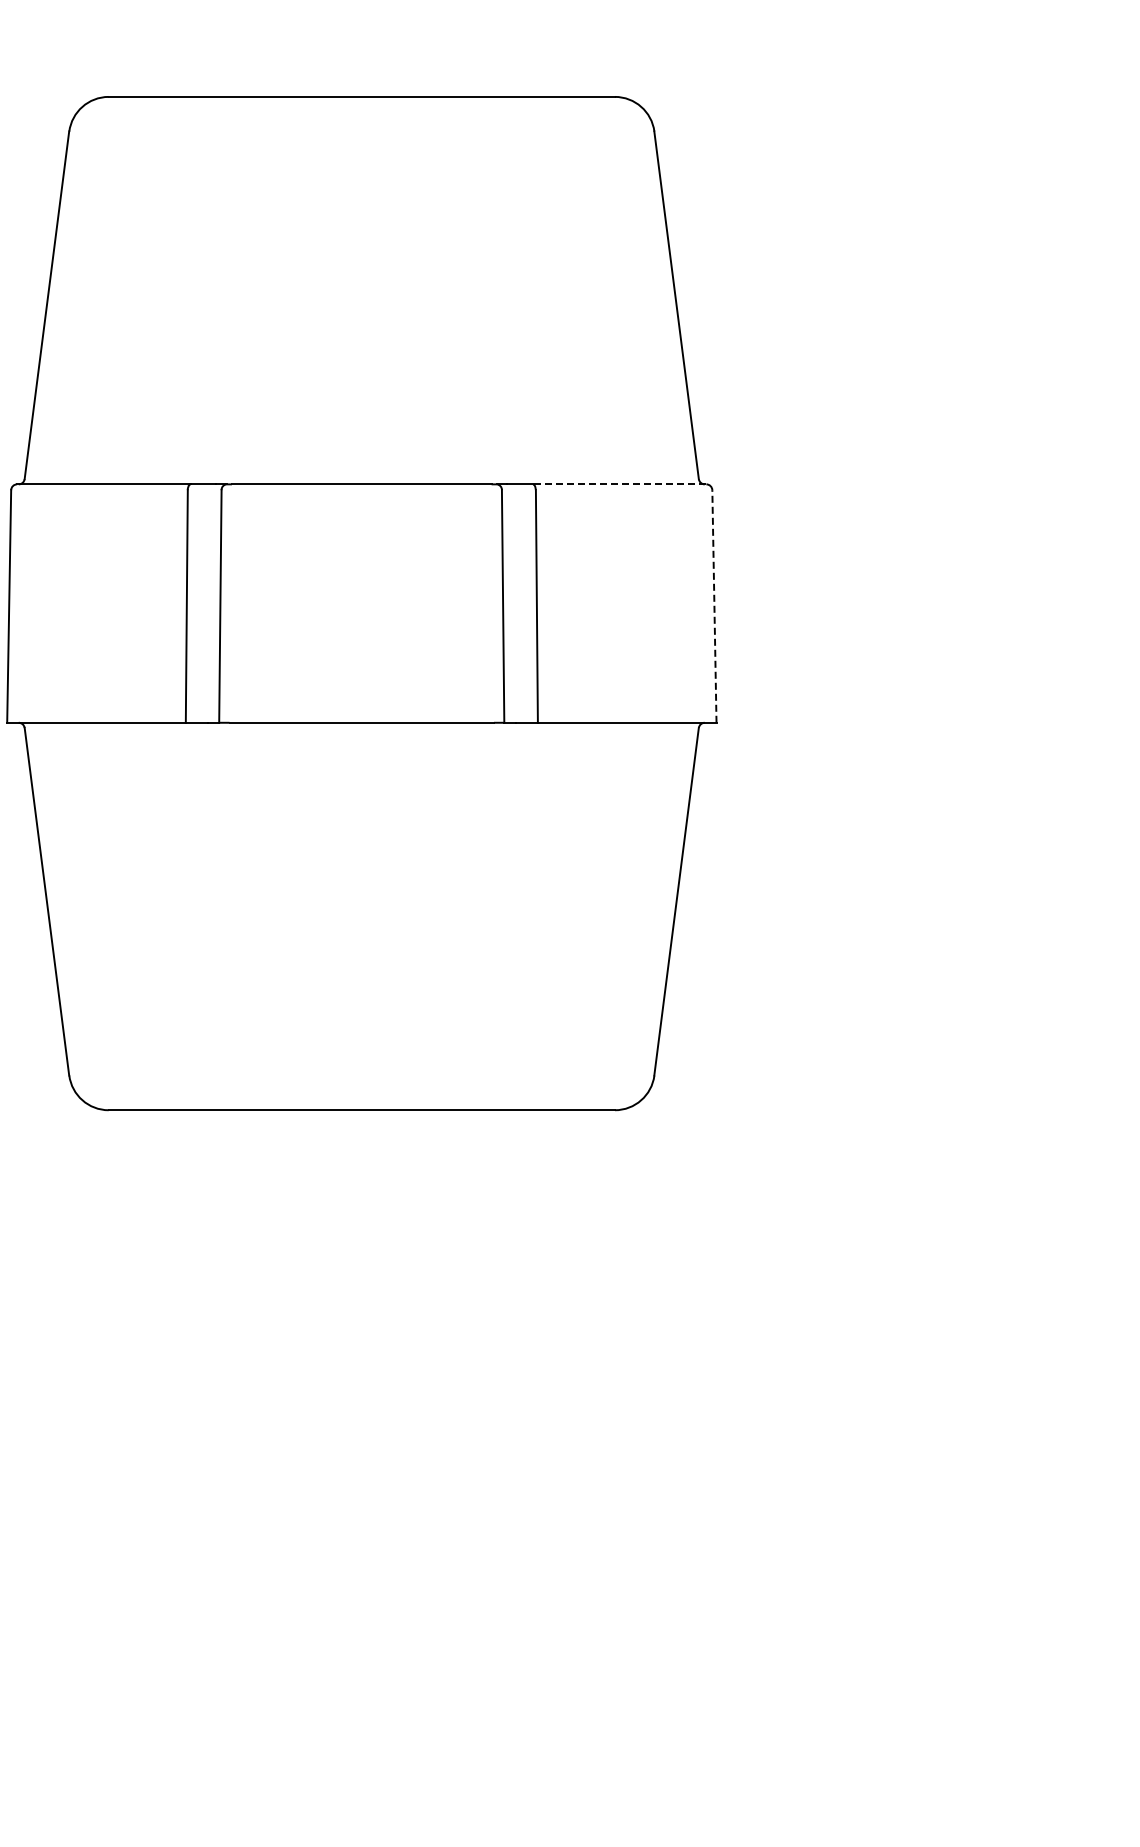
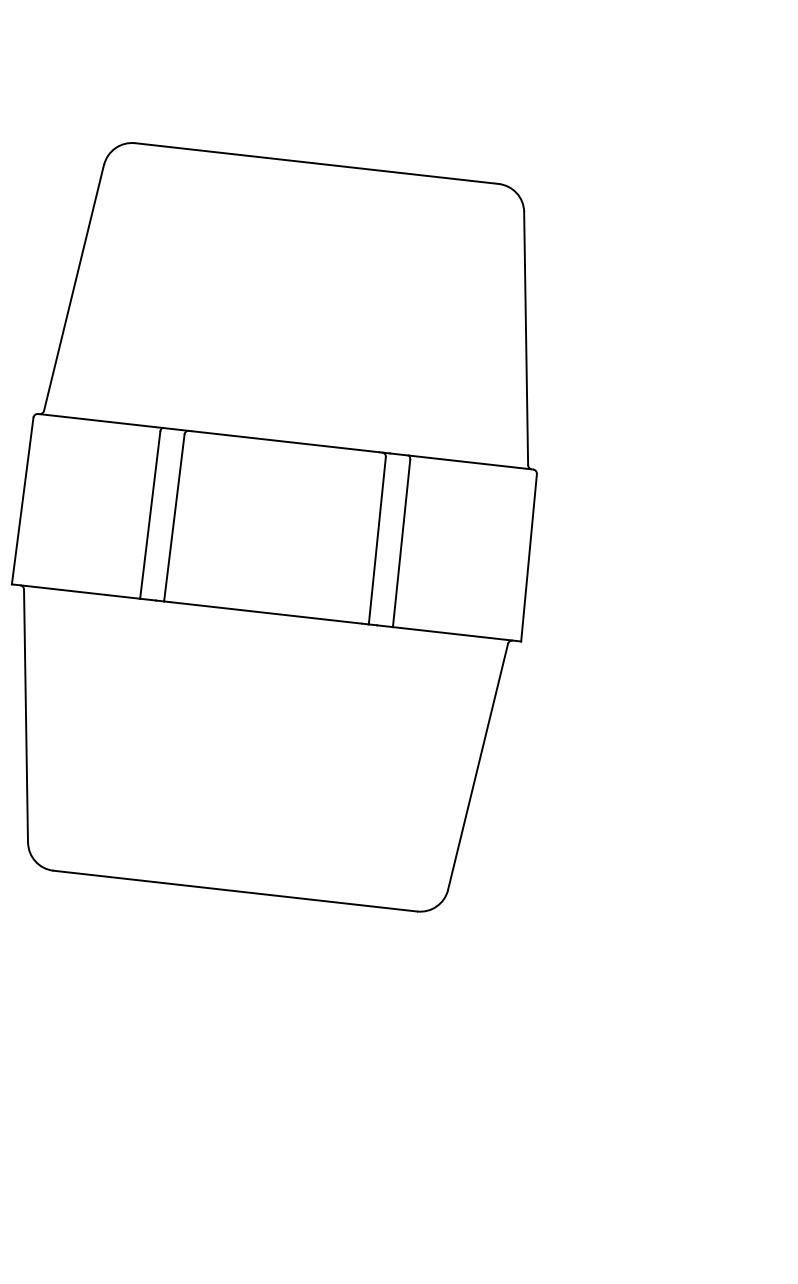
line: (619, 484) -> (470, 462), dashed -> solid
line: (714, 605) -> (529, 557), dashed -> solid

